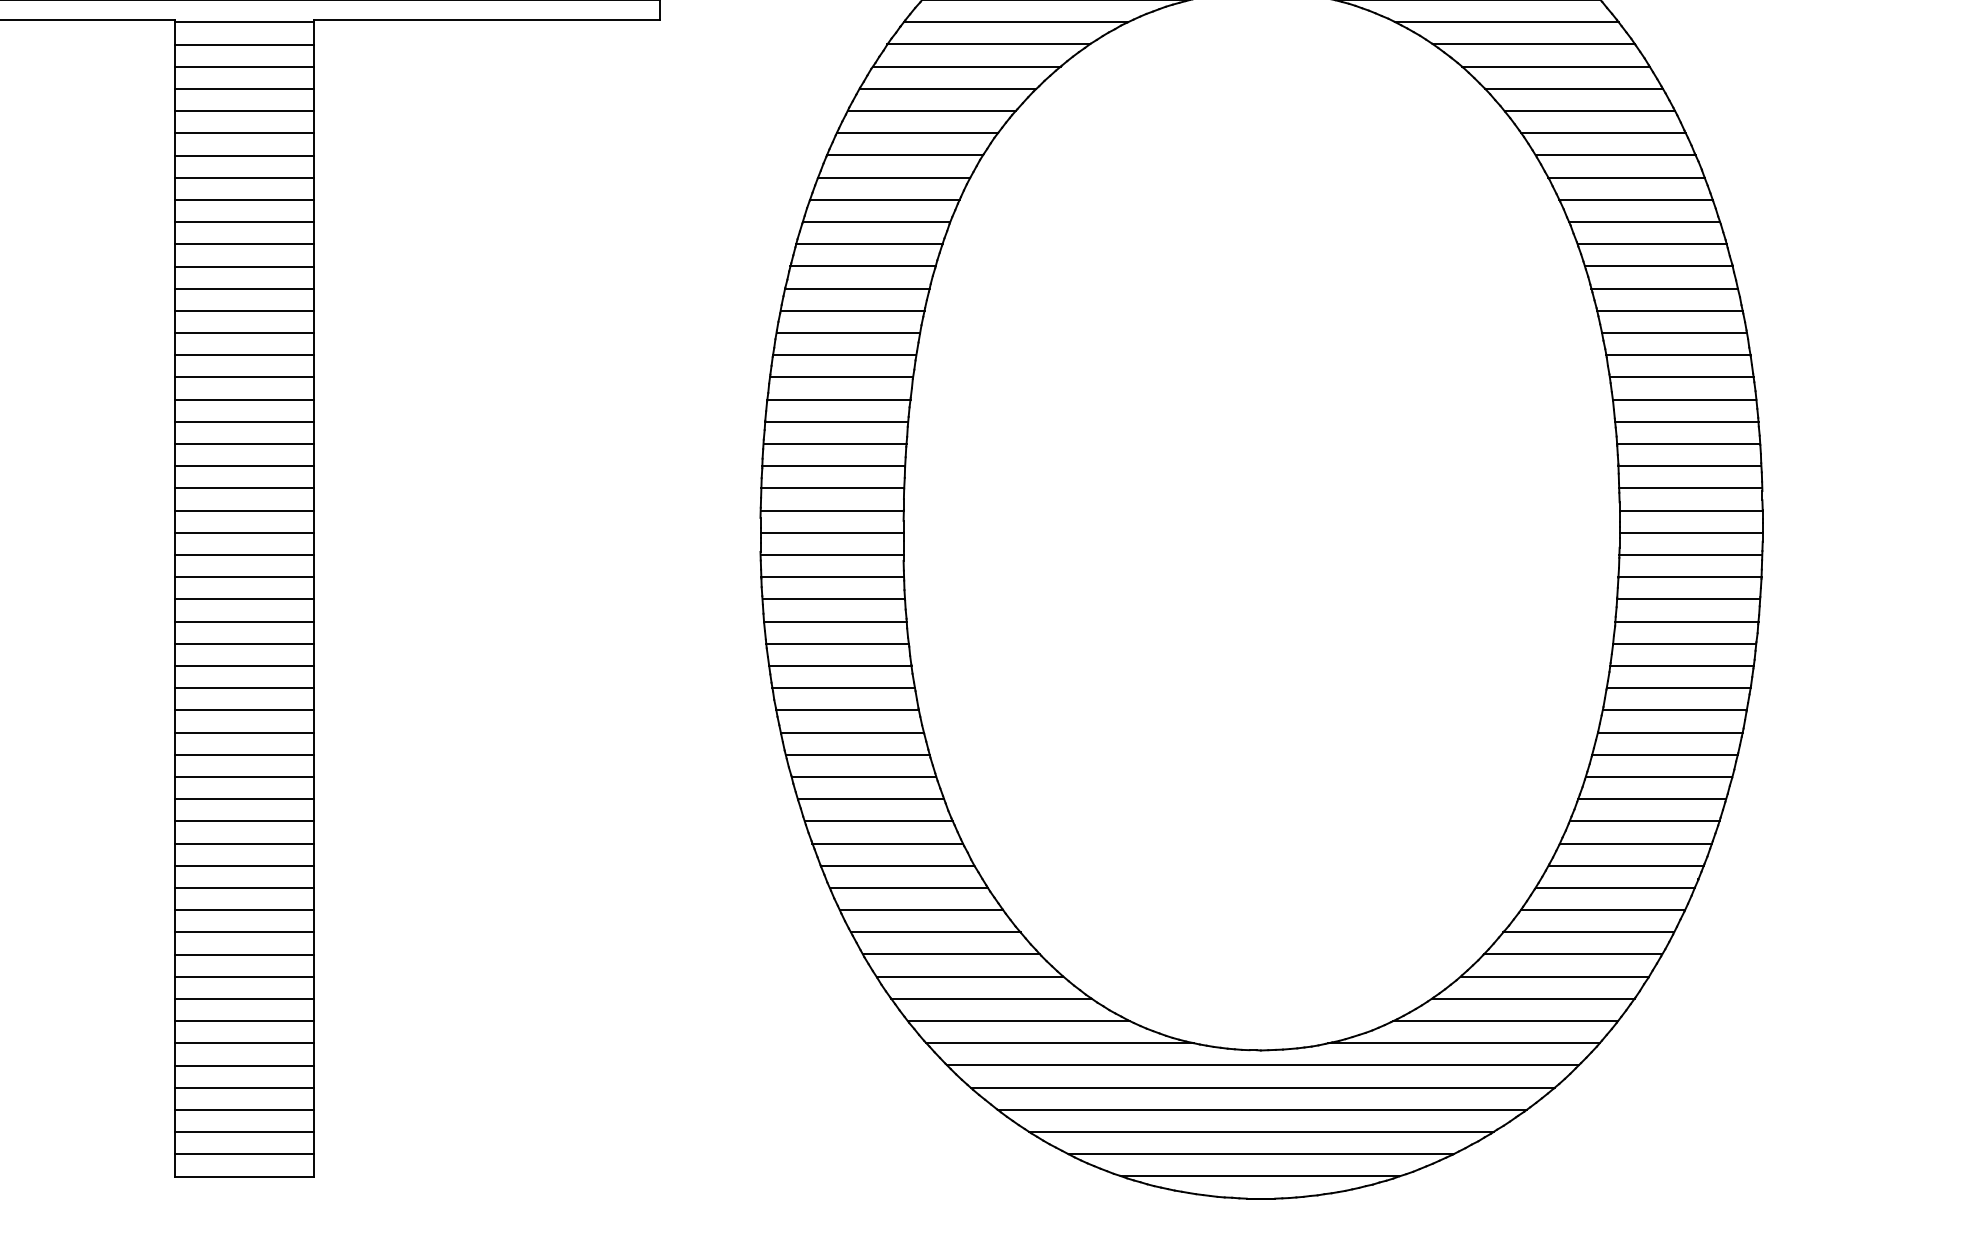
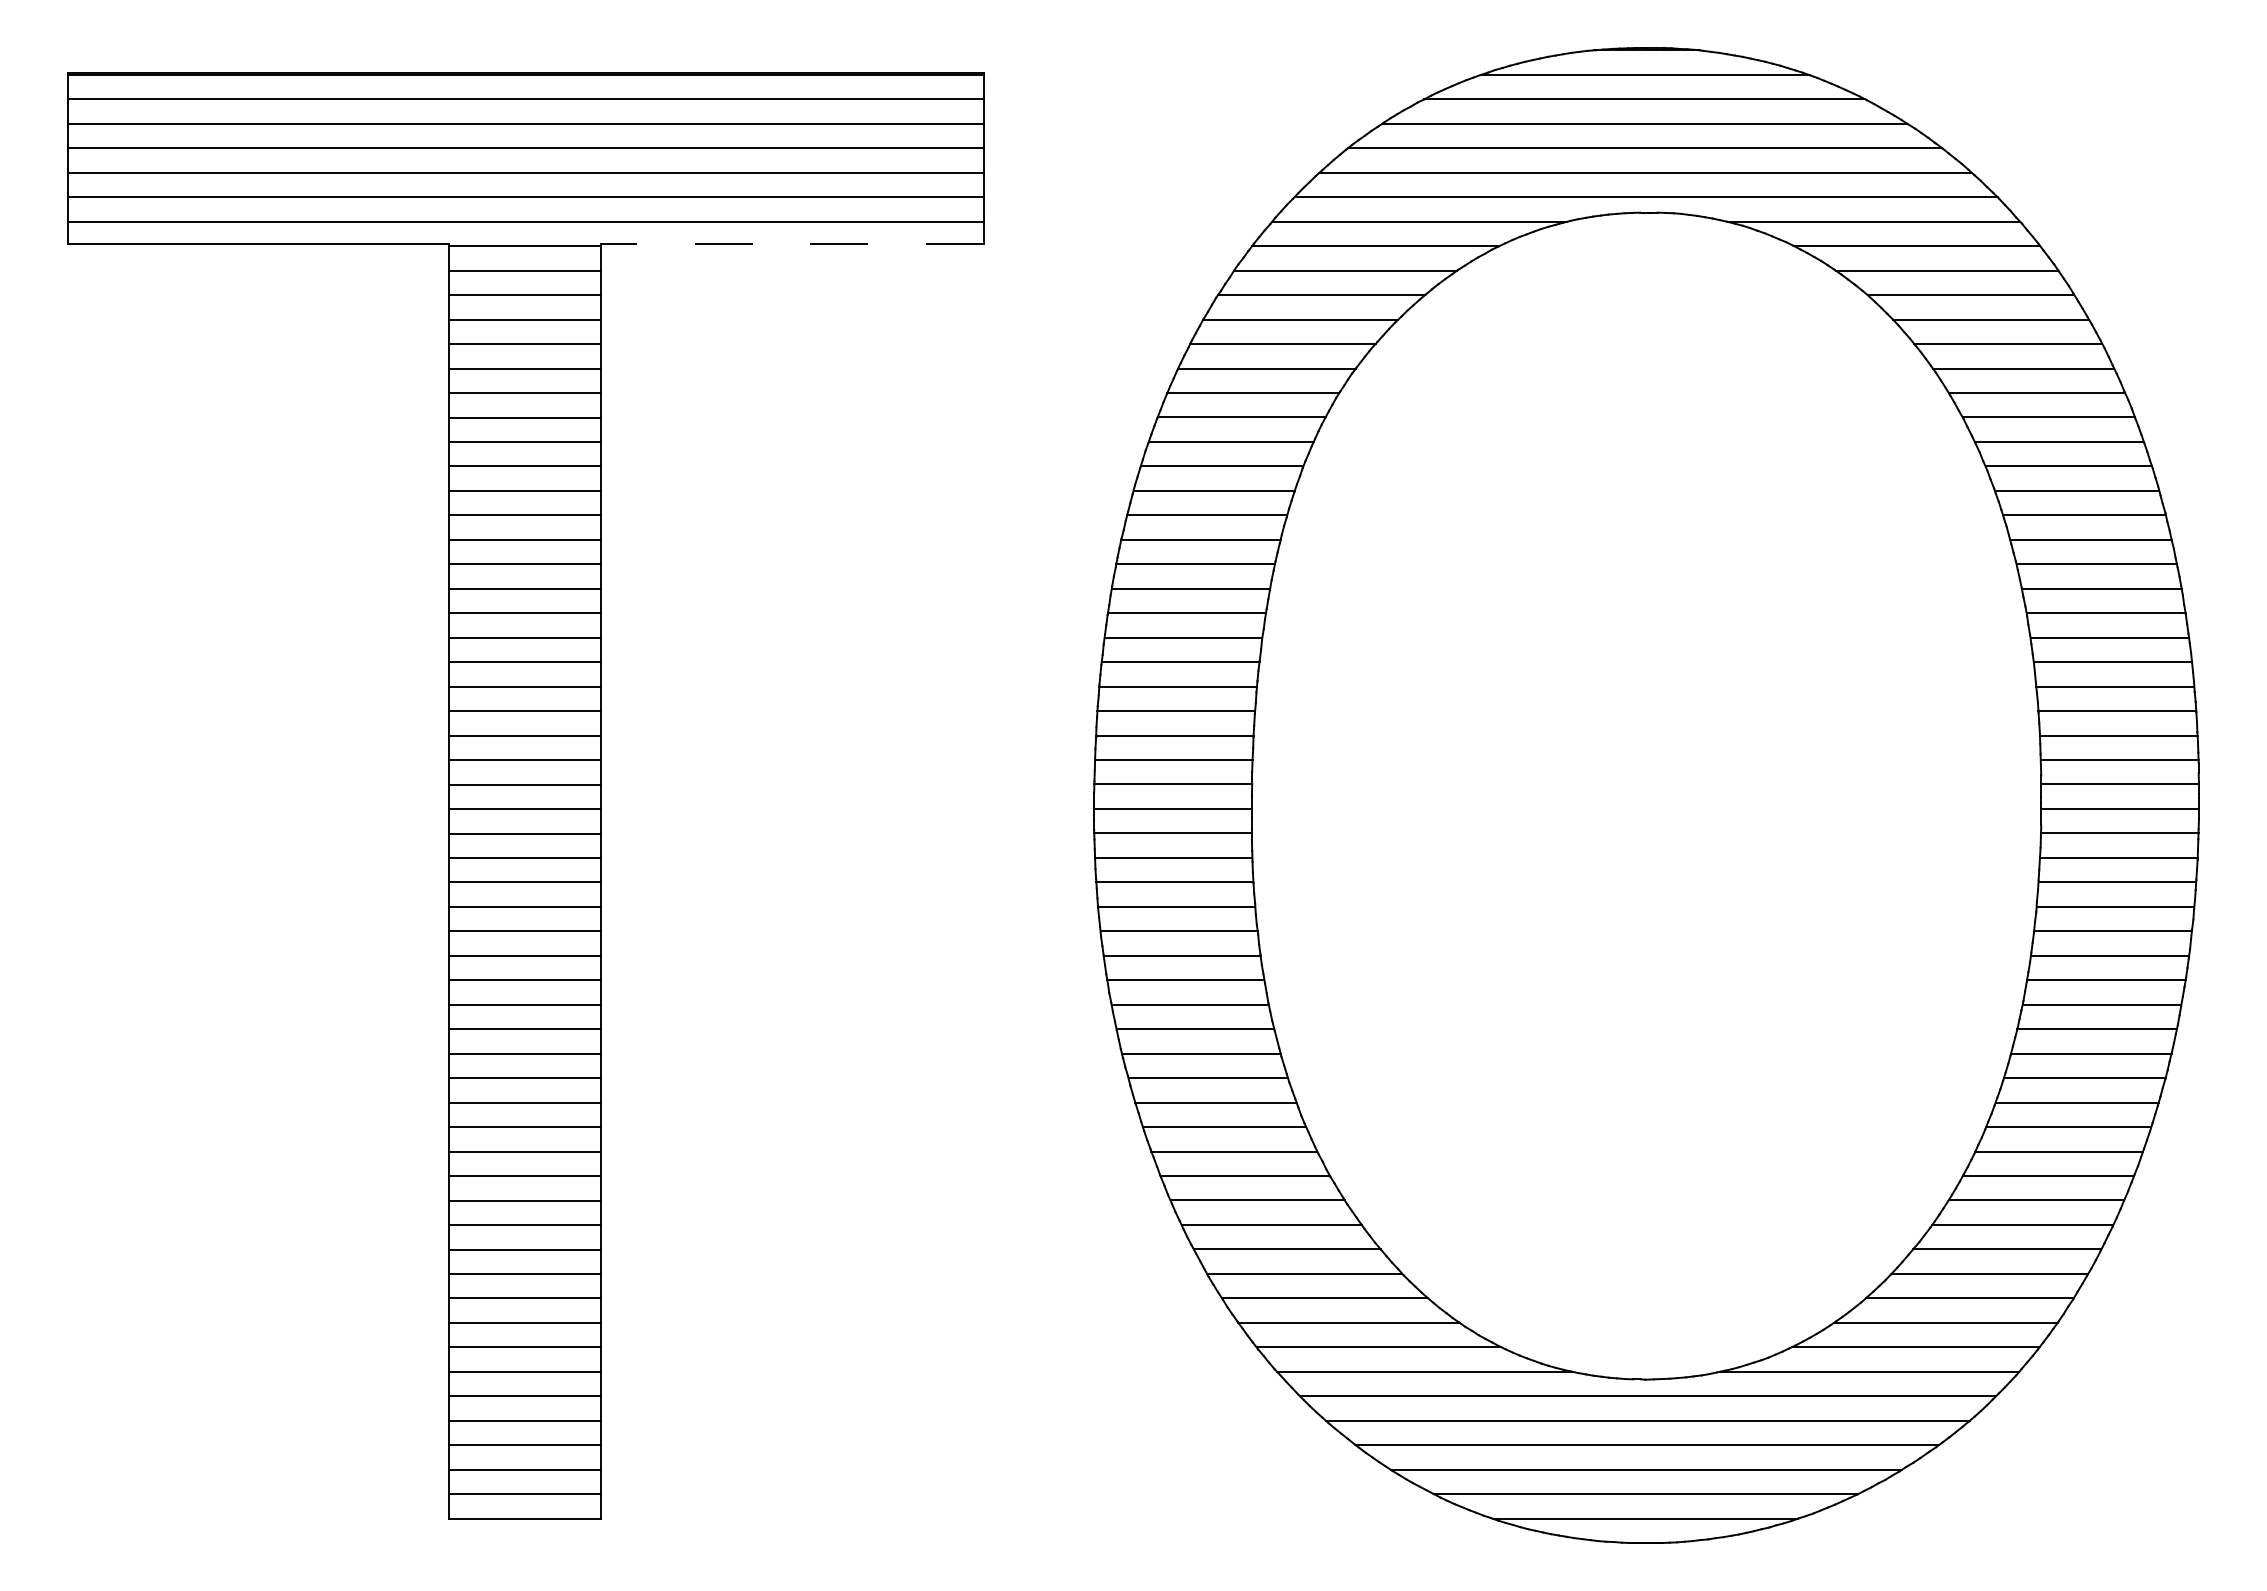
line: (486, 19) -> (792, 243), solid -> dashed

